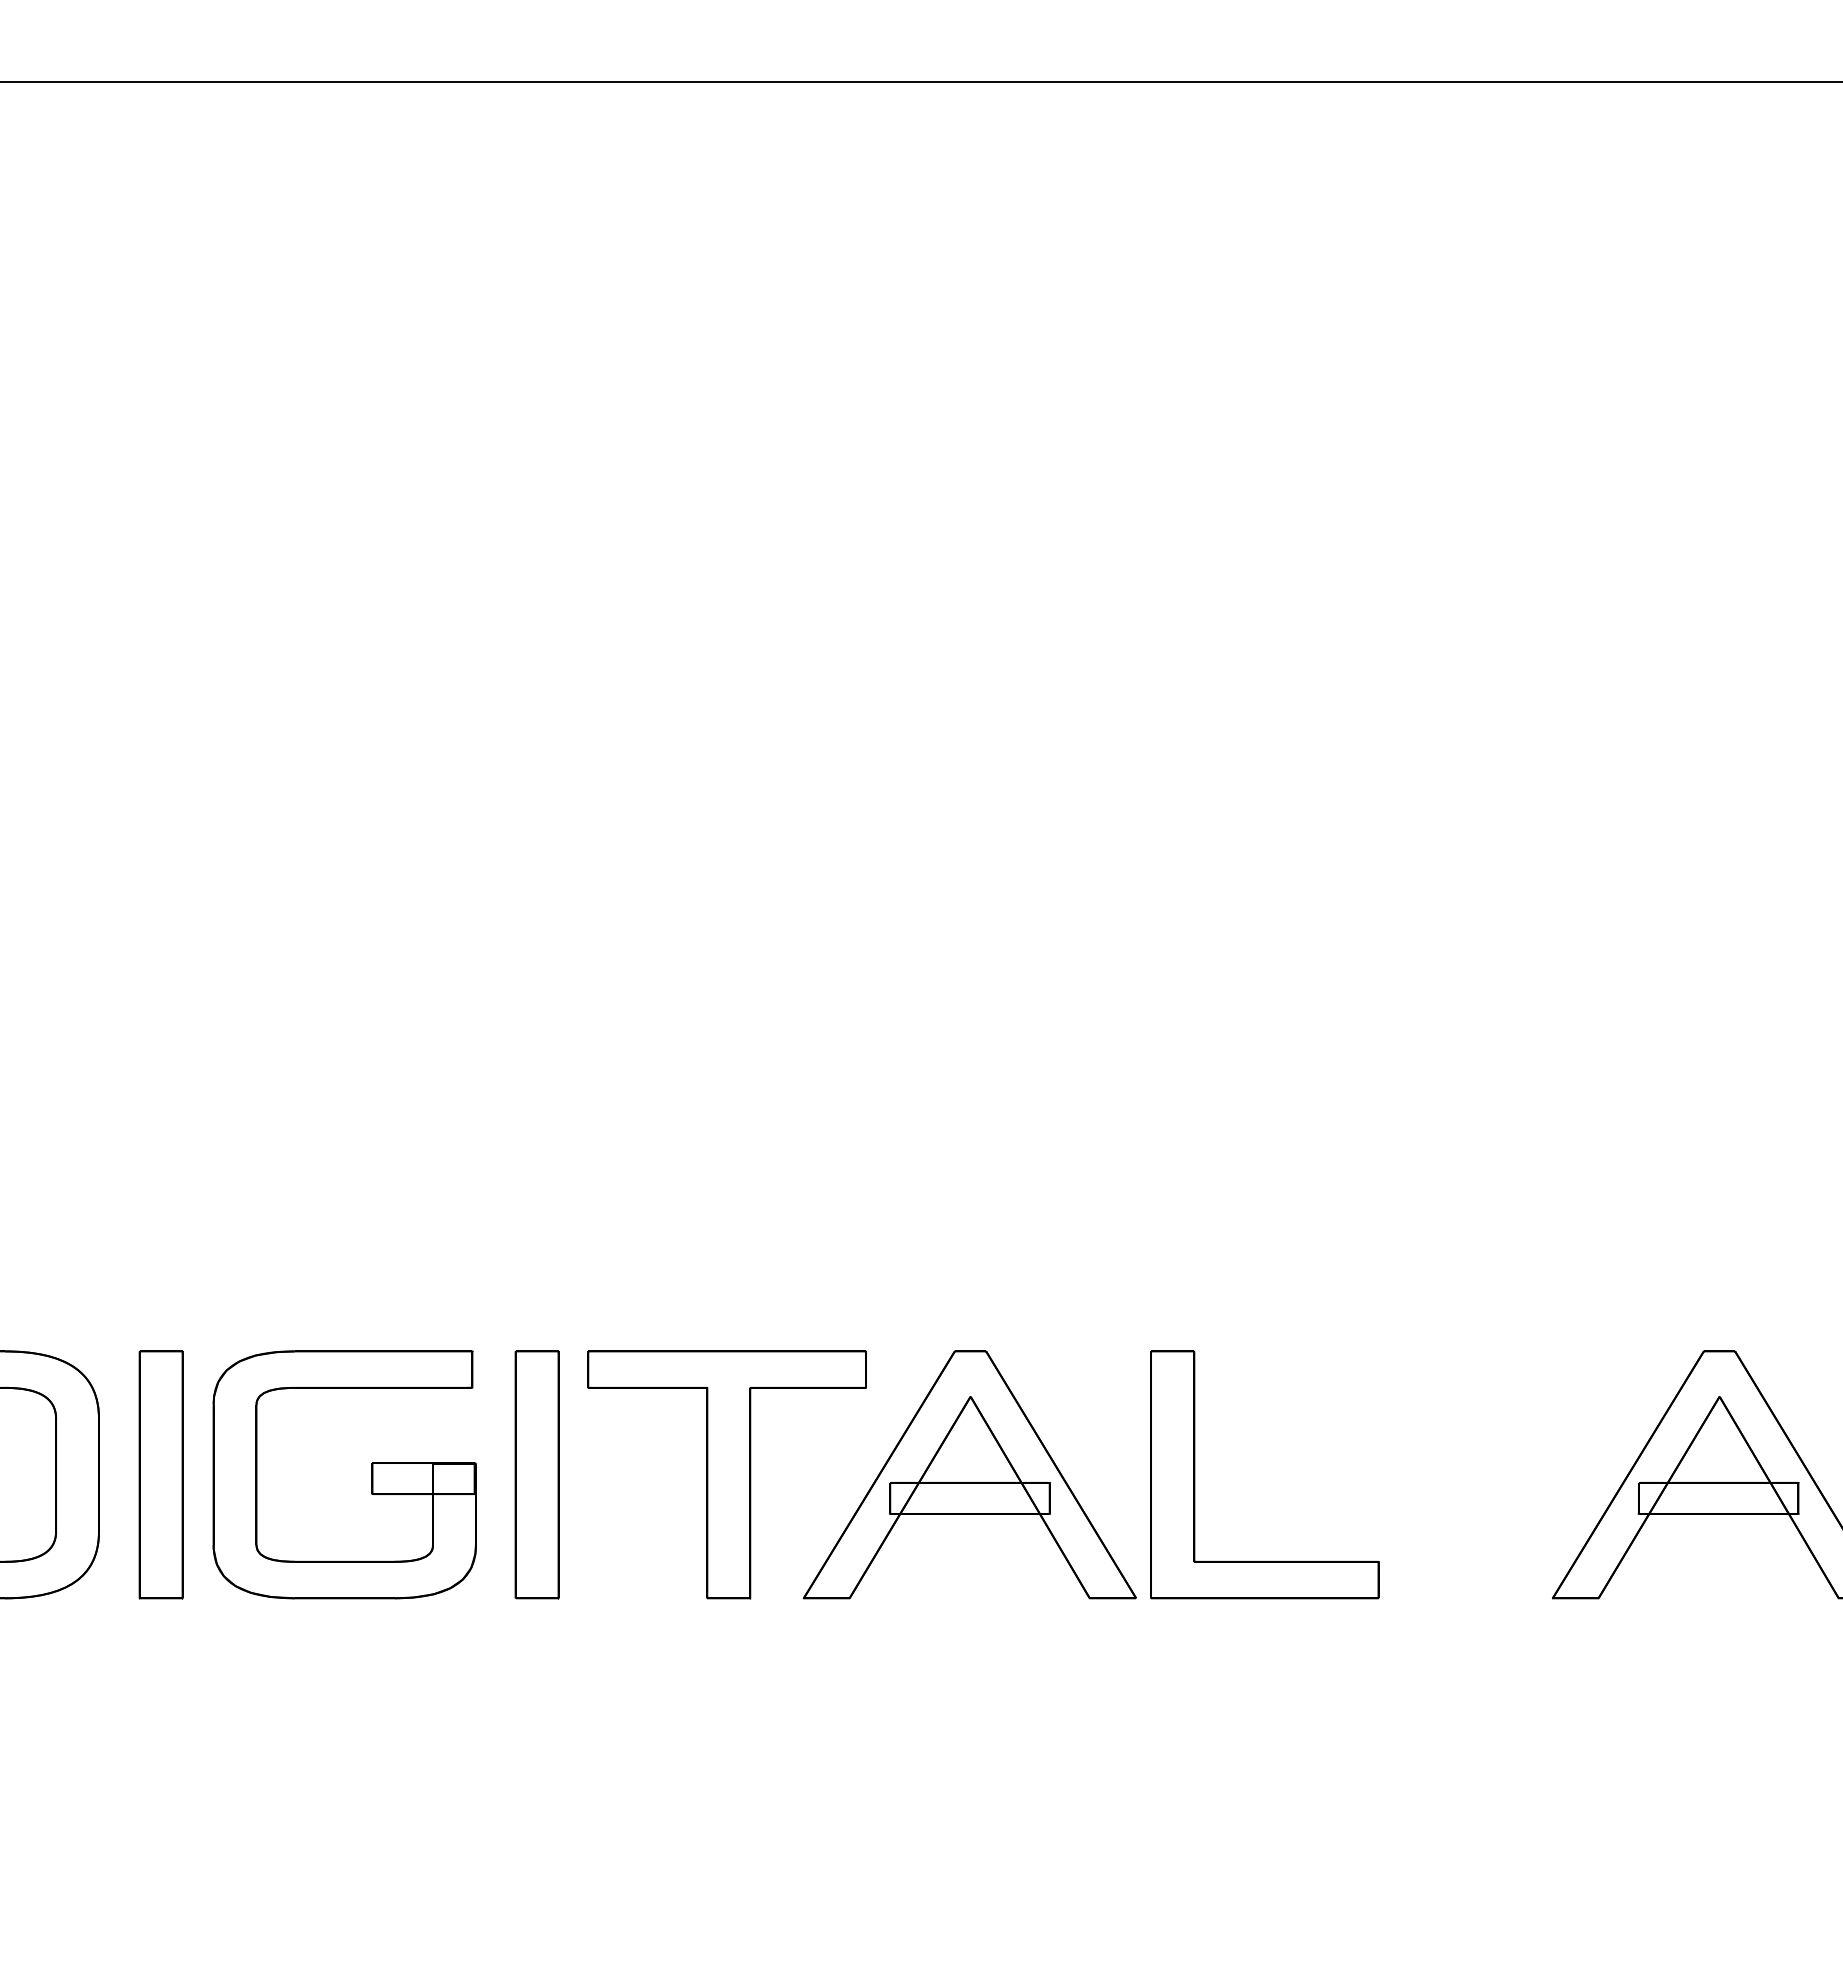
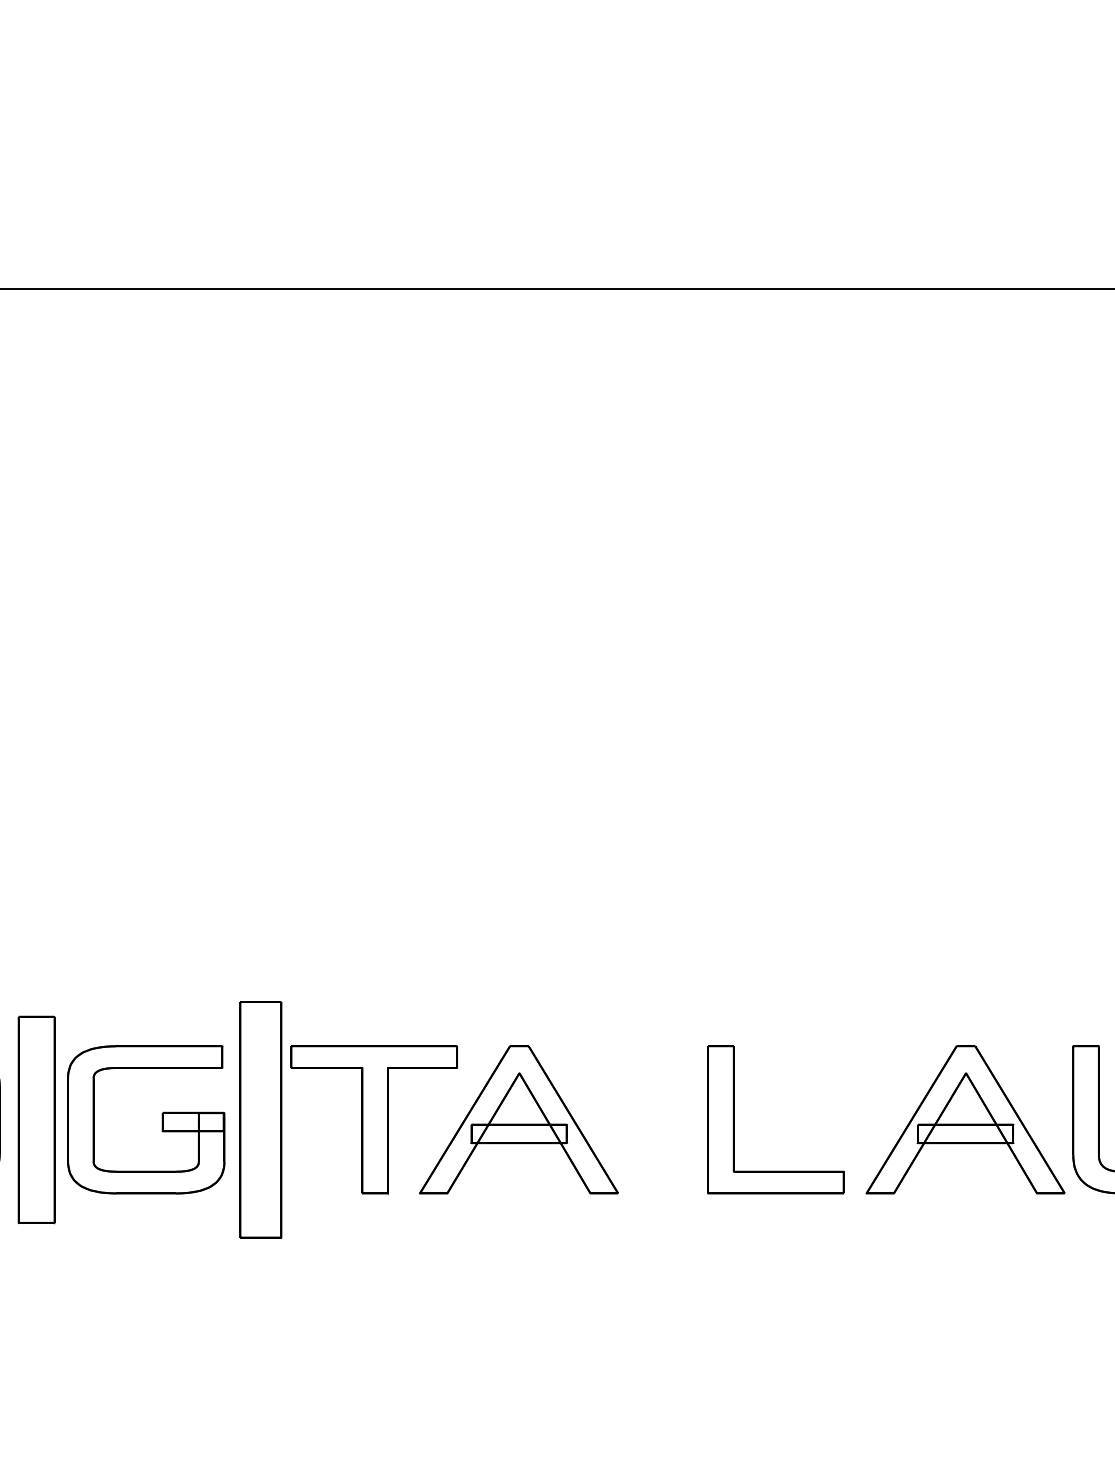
part: (160, 1474) -> (36, 1119), size x1.4
part: (536, 1474) -> (260, 1119), size x1.6
part: (1195, 1474) -> (734, 1119), moved

